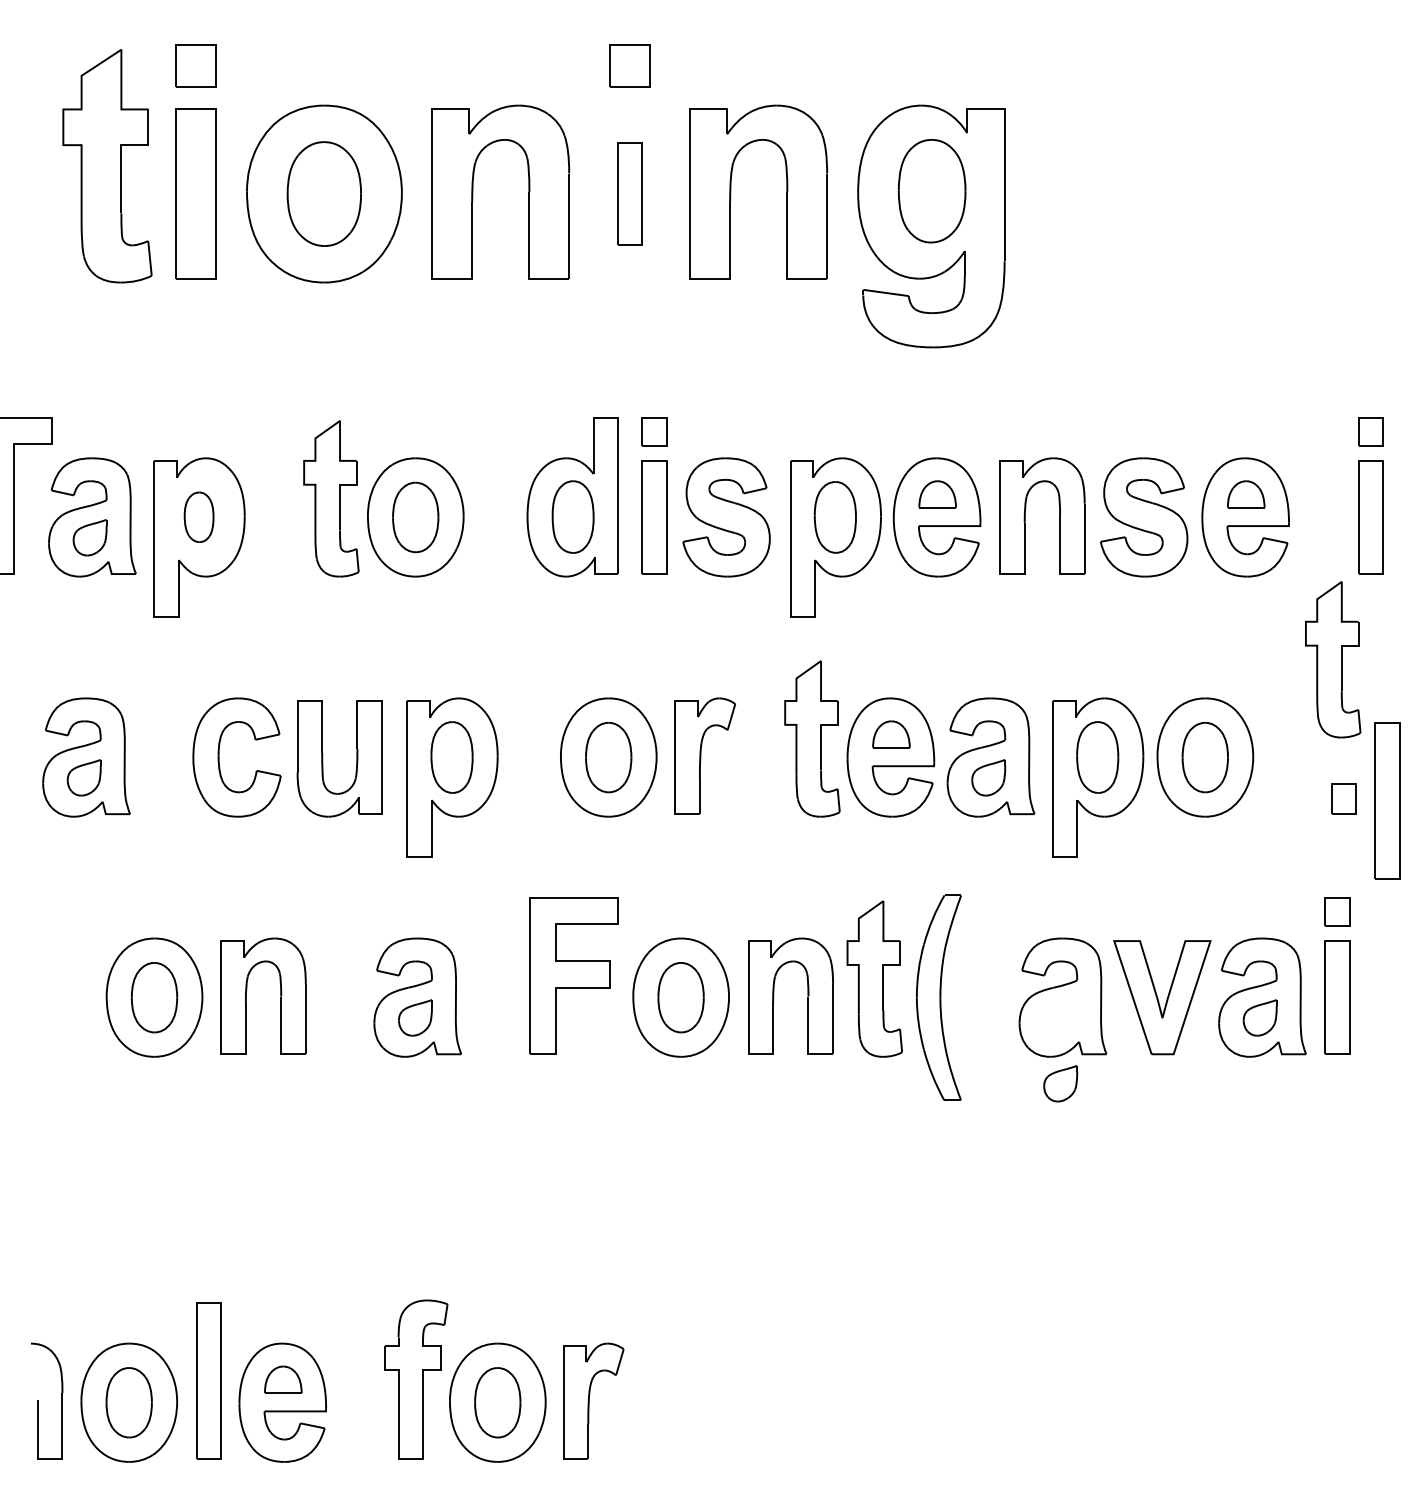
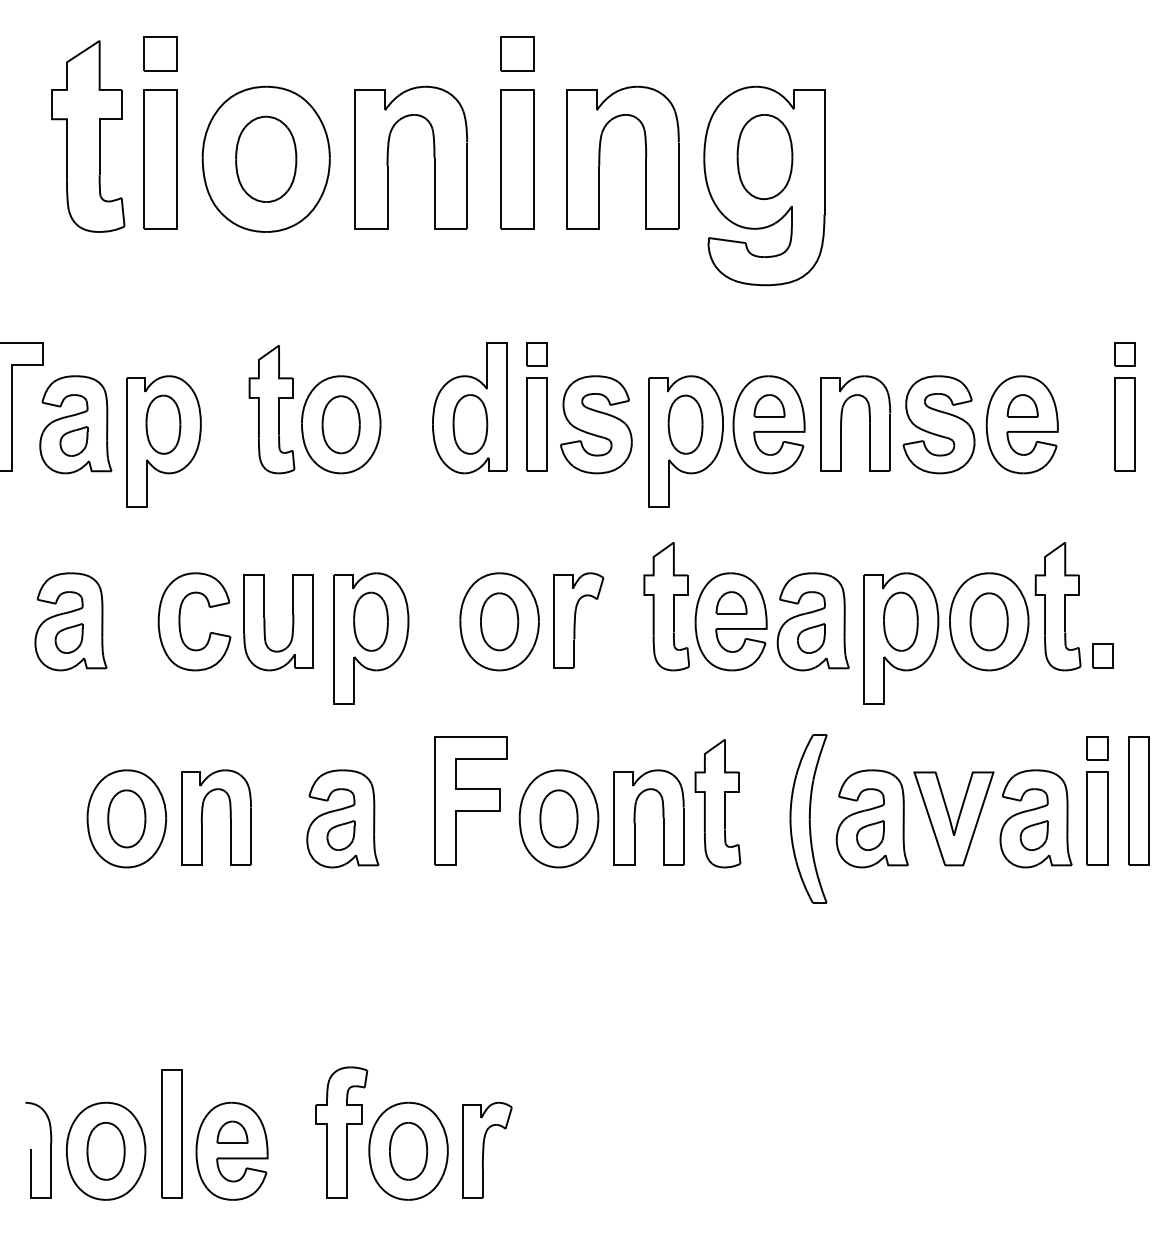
part: (630, 194) -> (517, 159), size x1.67
part: (199, 517) -> (163, 424), size x1.43
part: (1332, 659) -> (1057, 606), moved
part: (1387, 799) -> (1138, 800), moved
part: (938, 997) -> (808, 818), moved
part: (1060, 1083) -> (870, 835), moved

